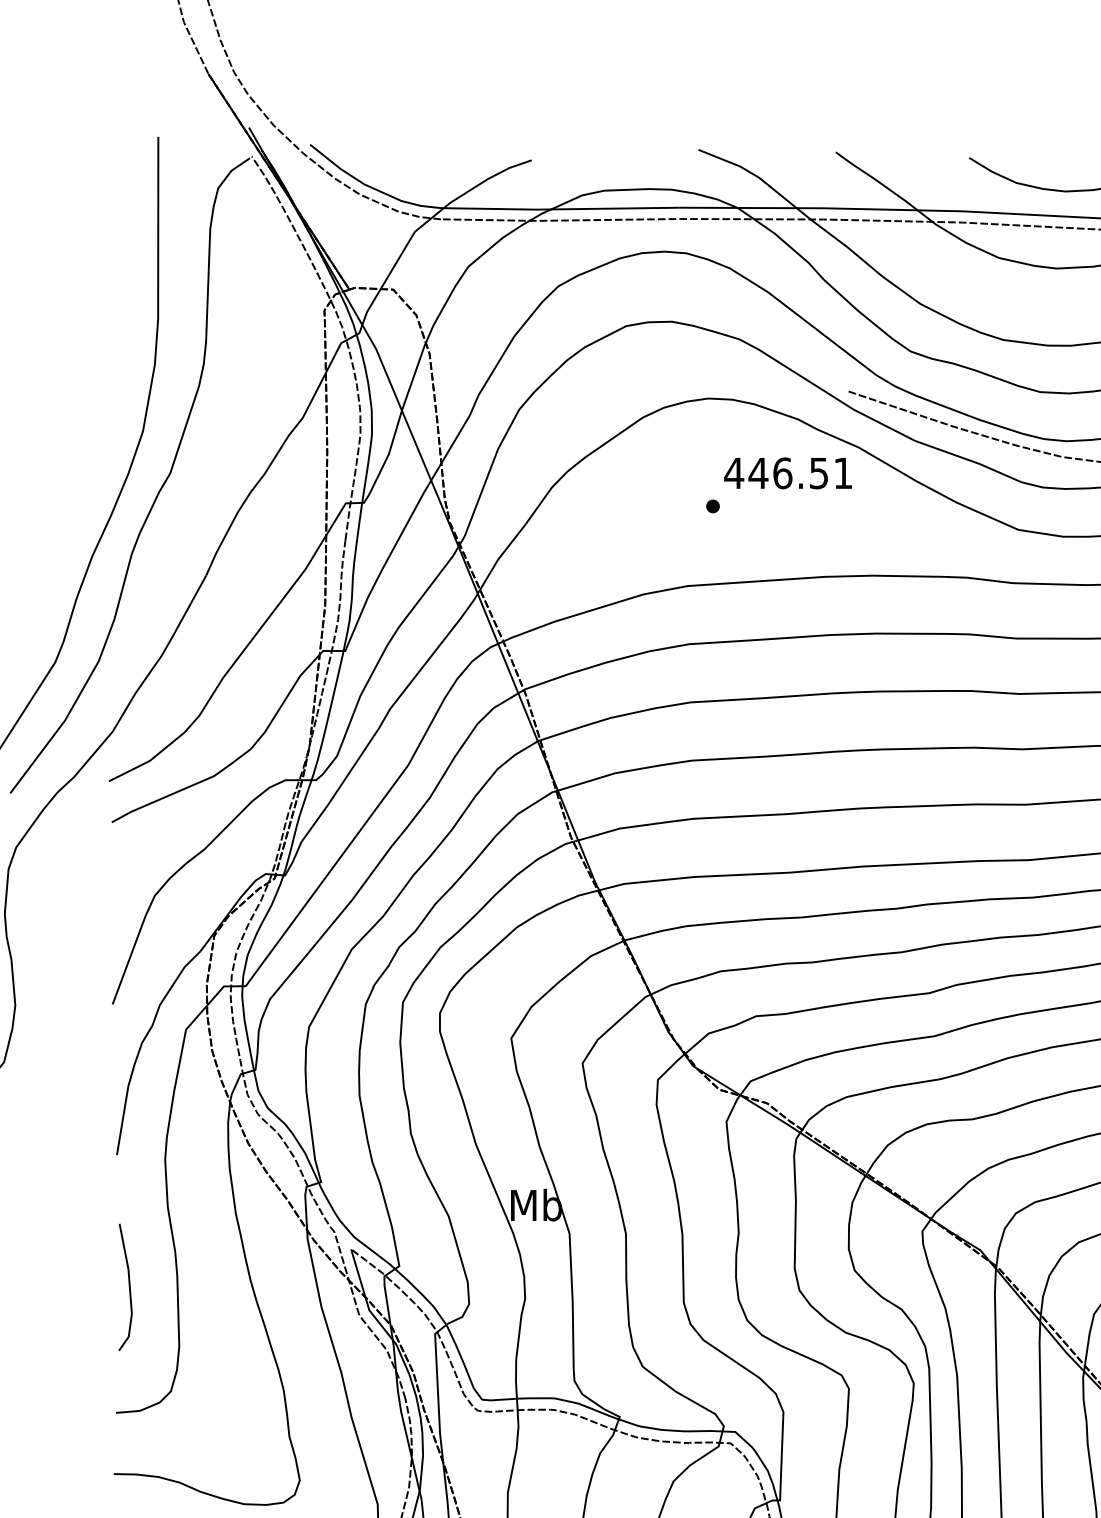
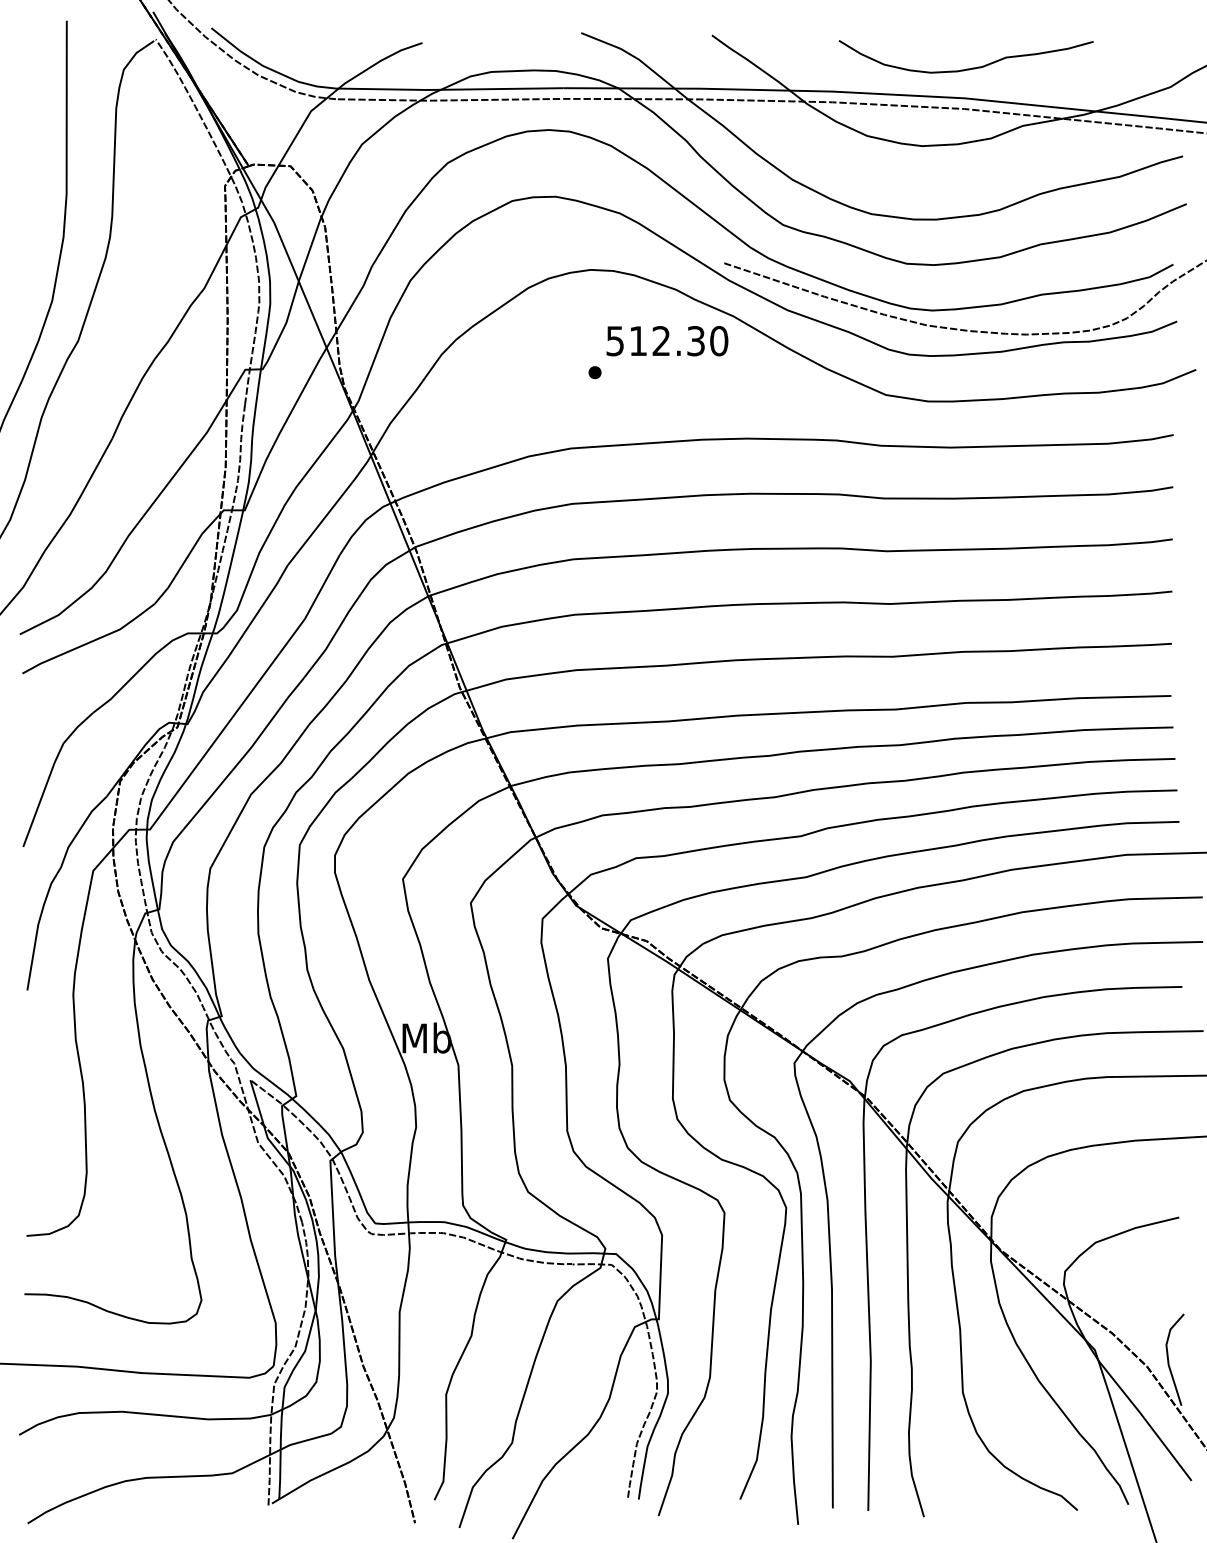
text: (788, 473) -> (666, 341), 446.51 -> 512.30
line: (128, 1286) -> (38, 1115), removed

